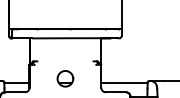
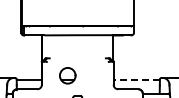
part: (65, 78) -> (67, 75), moved
line: (123, 83) -> (135, 80), solid -> dashed

